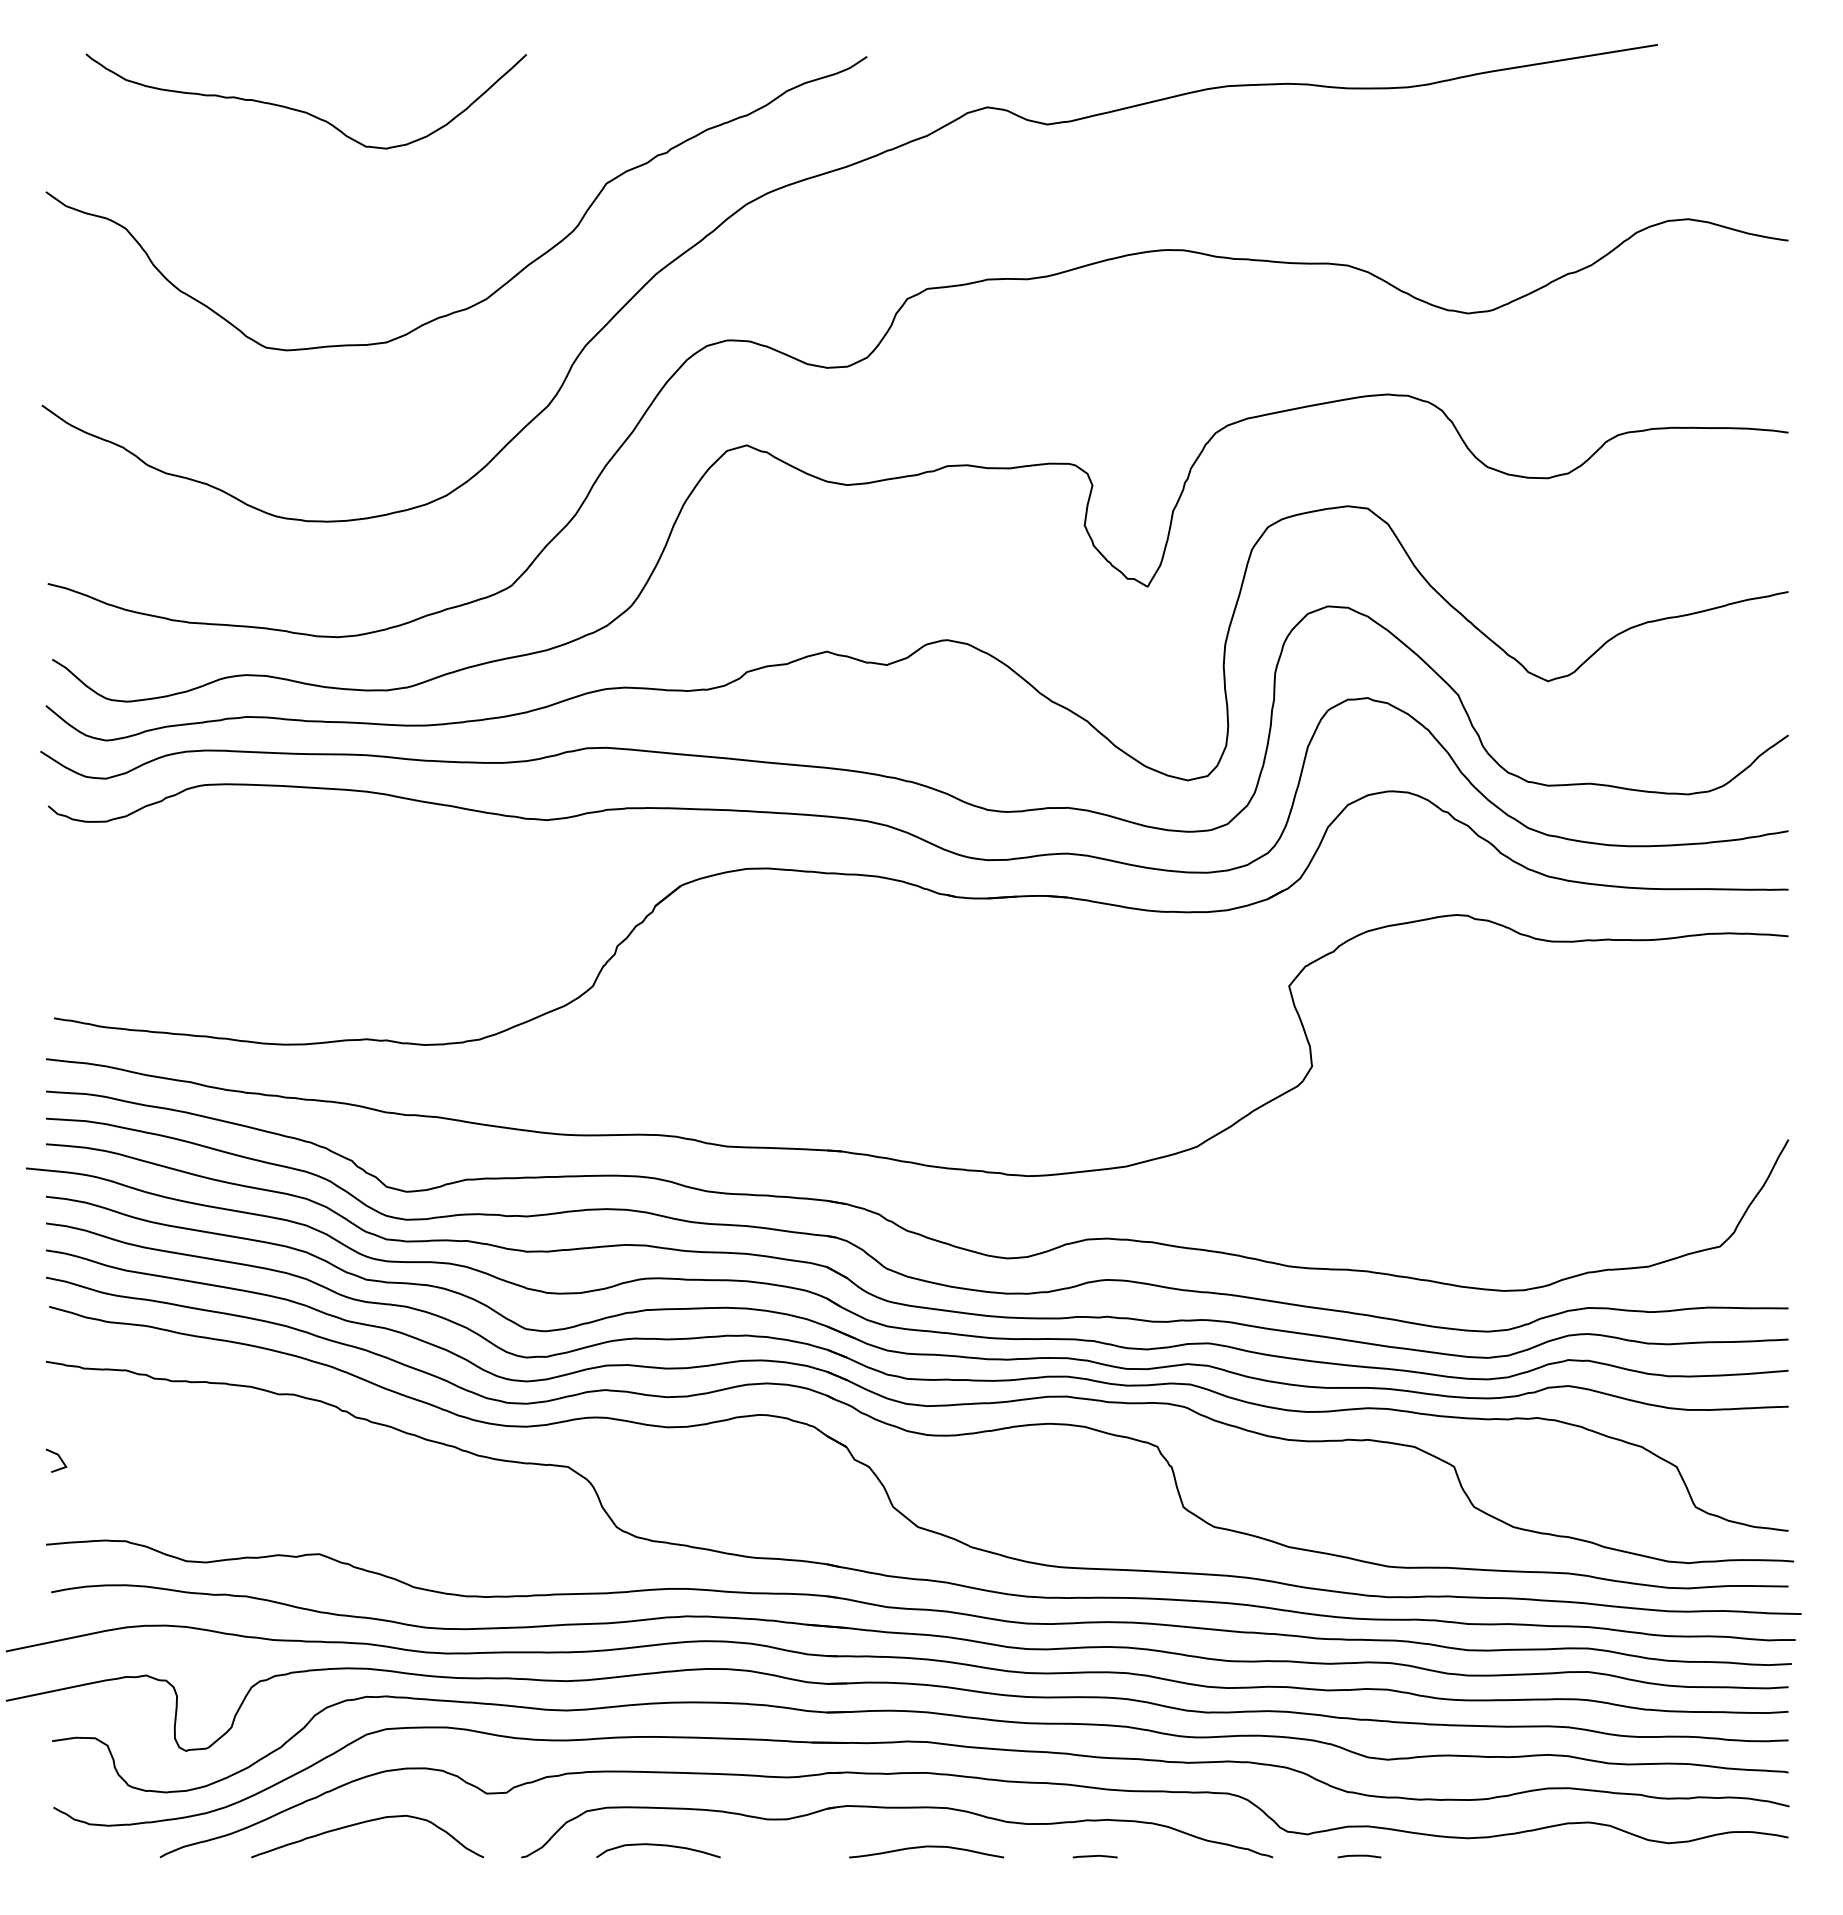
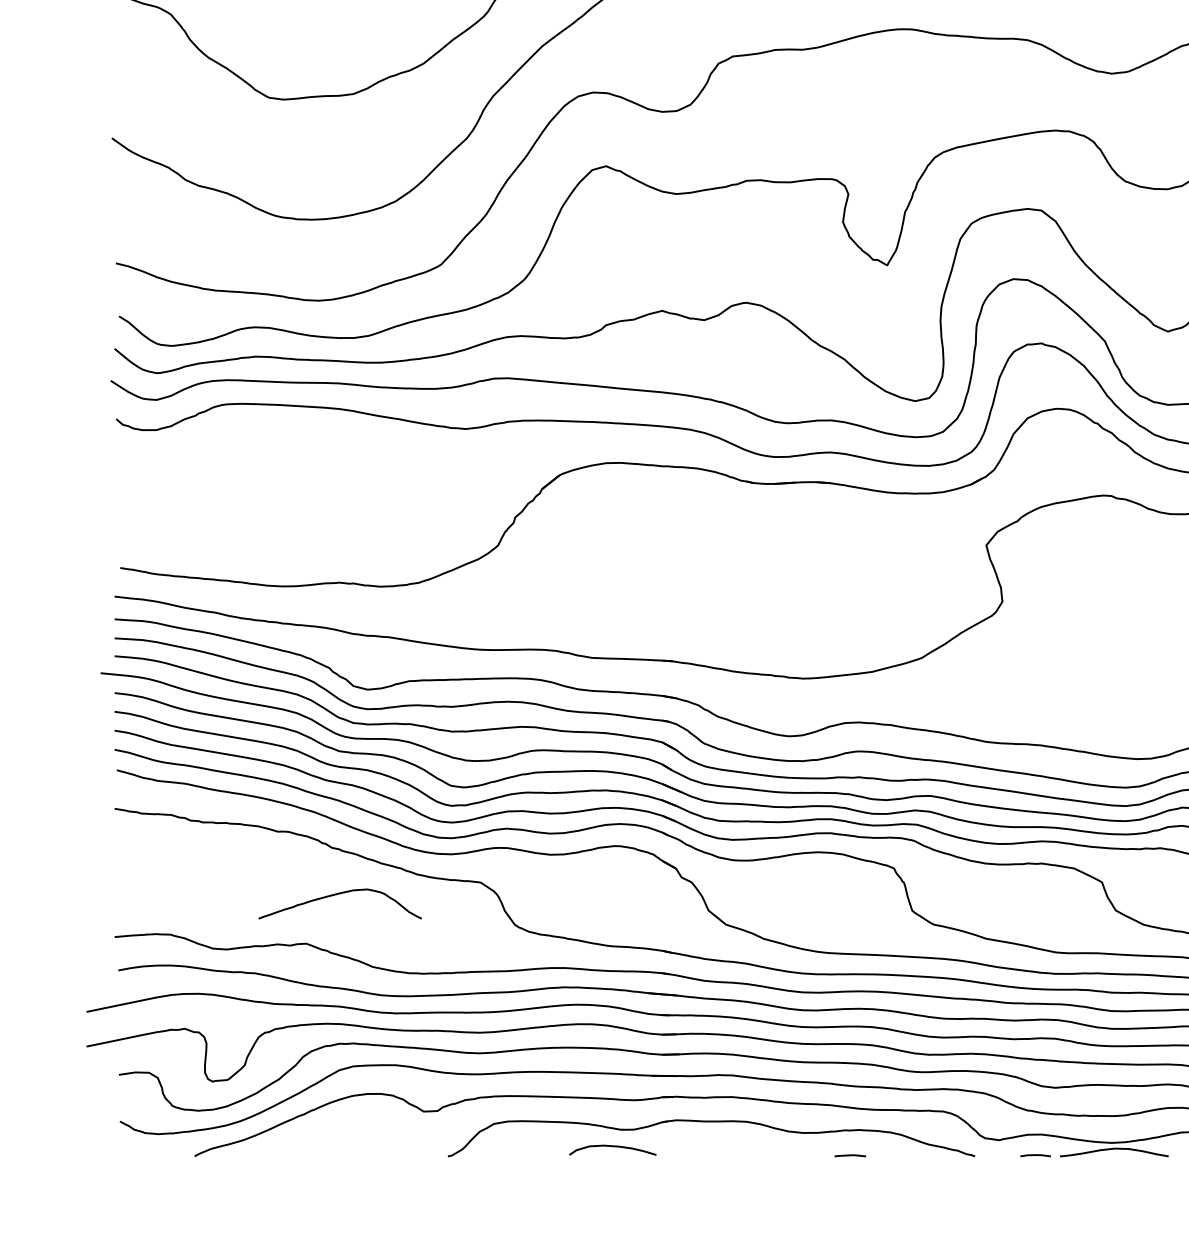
line: (58, 1457) -> (123, 875), removed
curve: (363, 1823) -> (337, 894), moved
curve: (658, 1845) -> (612, 1146), moved
curve: (926, 1847) -> (1114, 1149), moved

